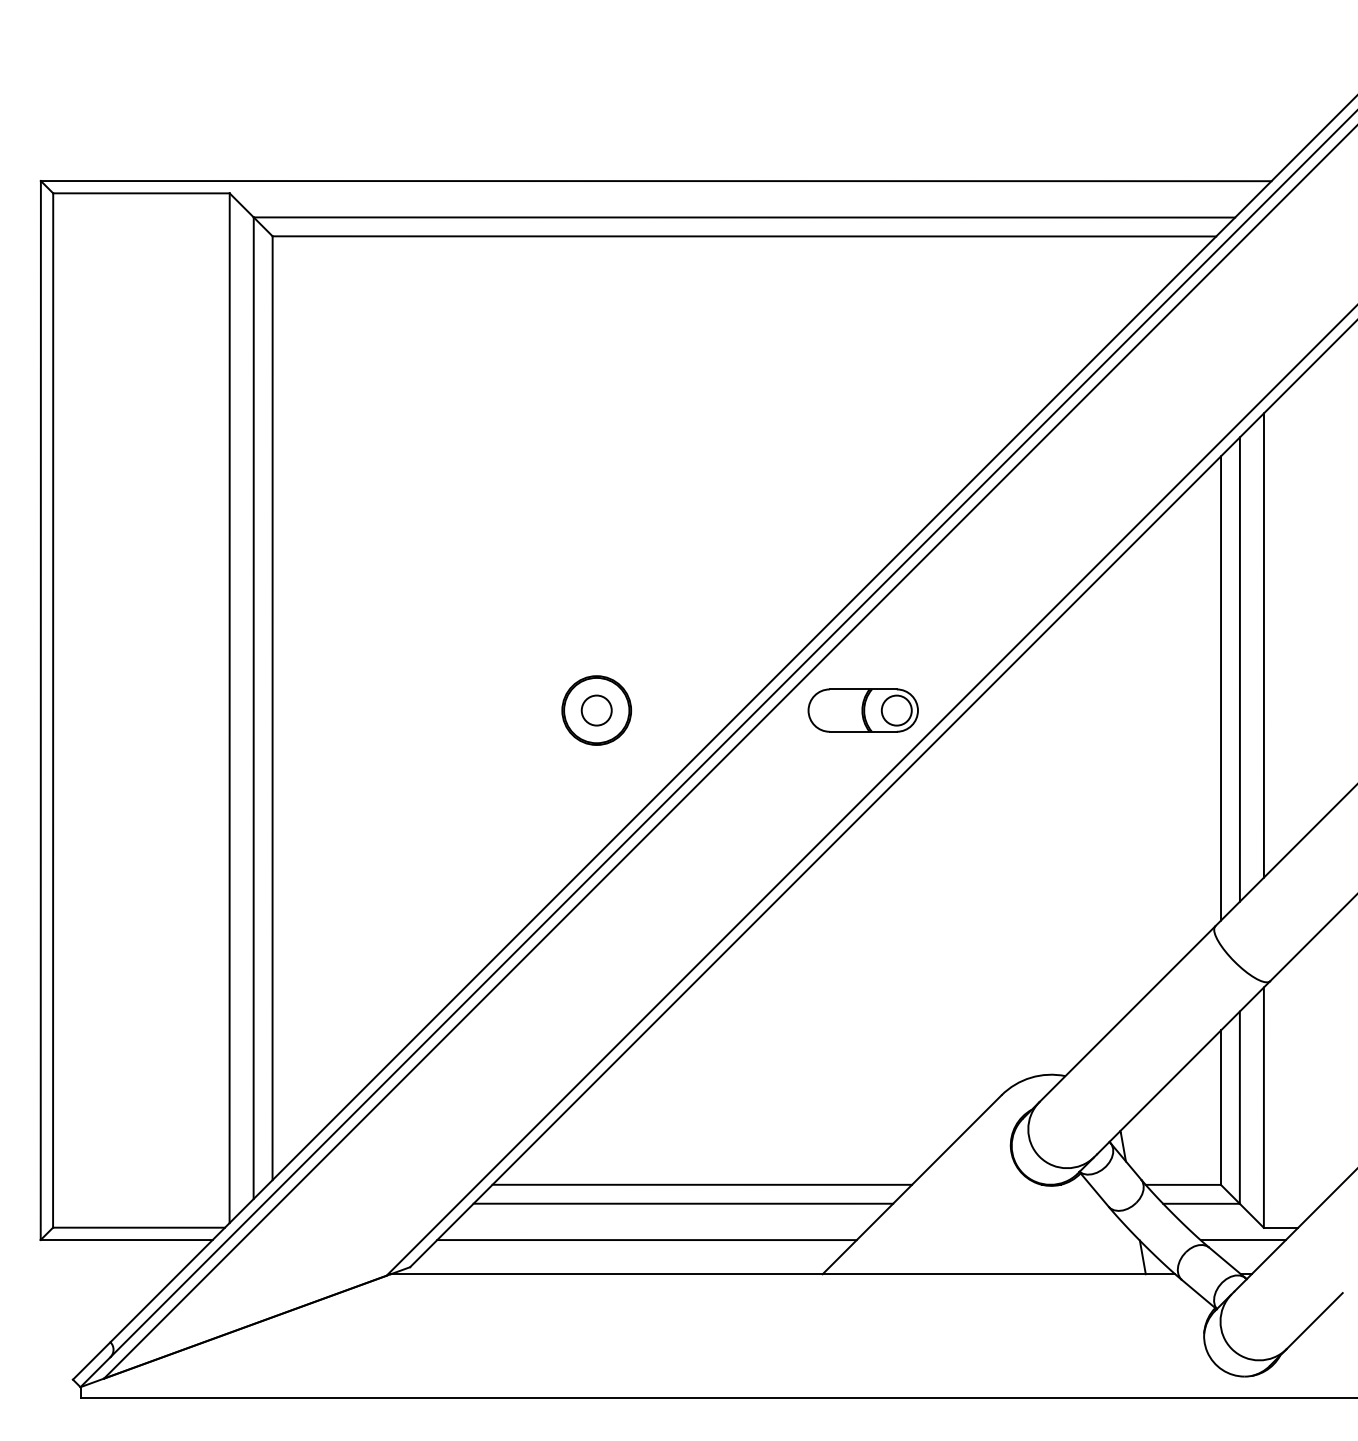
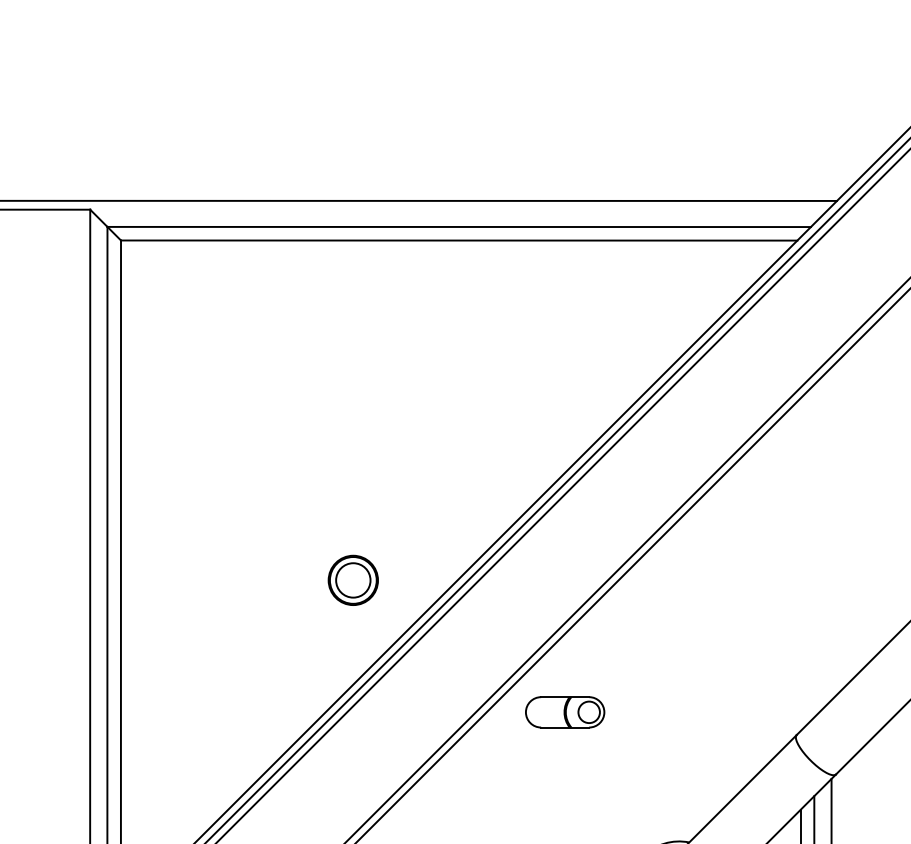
line: (1263, 645) -> (831, 533), removed
line: (1239, 669) -> (814, 550), removed
line: (1220, 688) -> (800, 564), removed
circle: (596, 710) -> (353, 580), size x1.6
part: (862, 710) -> (564, 712), moved

